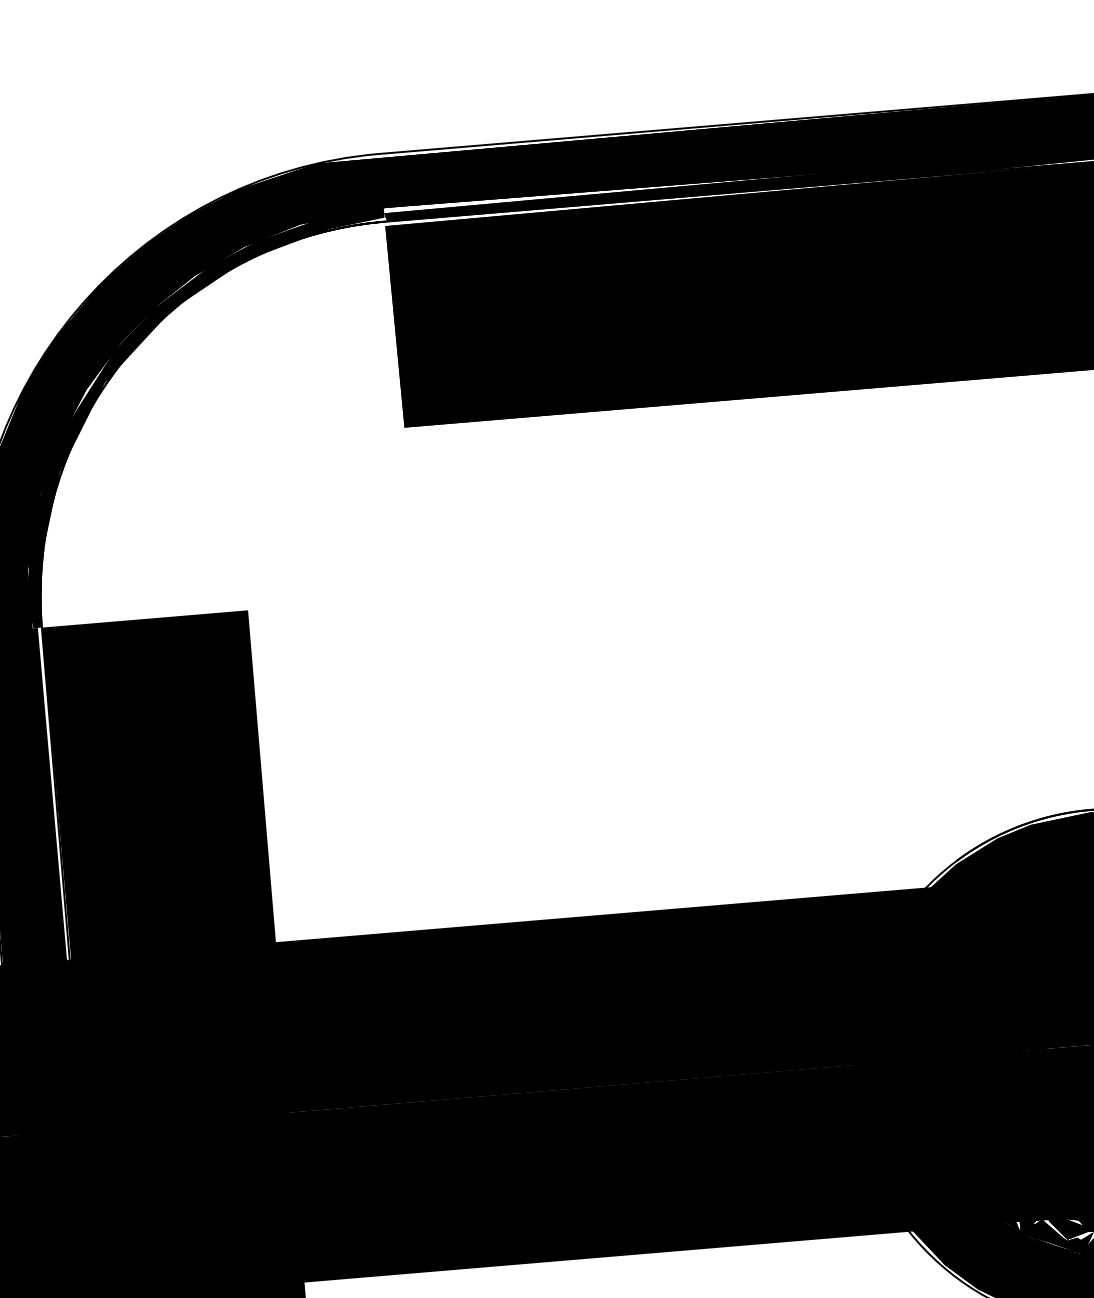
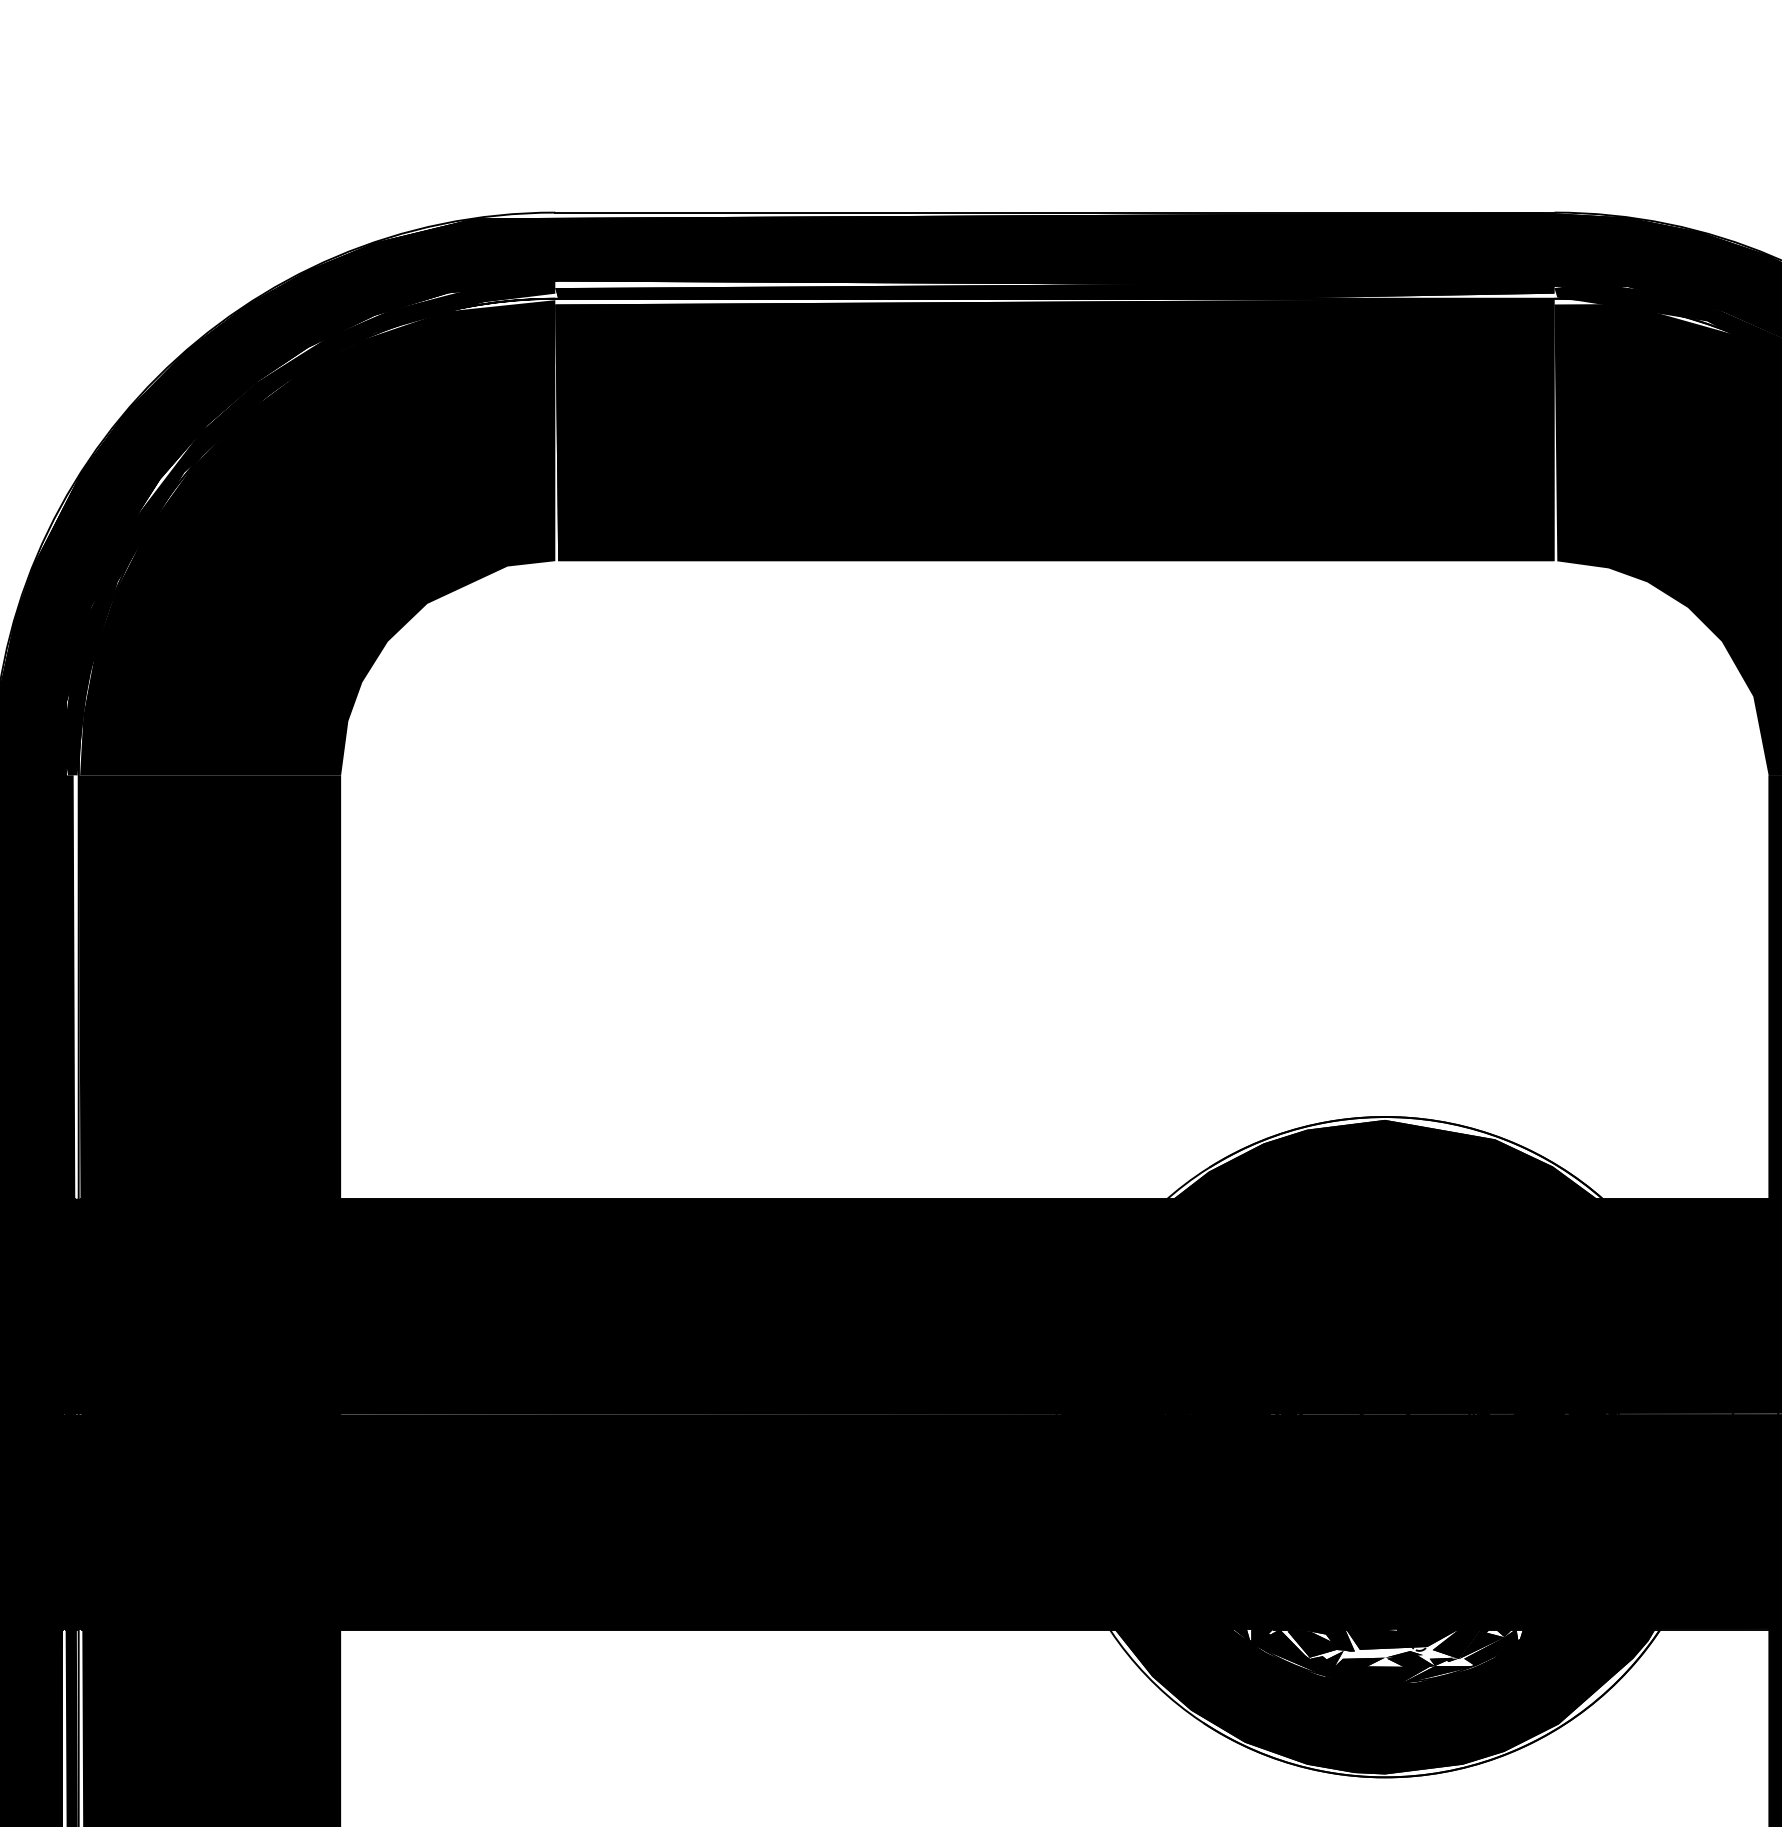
fill: (213, 424) -> (317, 537), added

